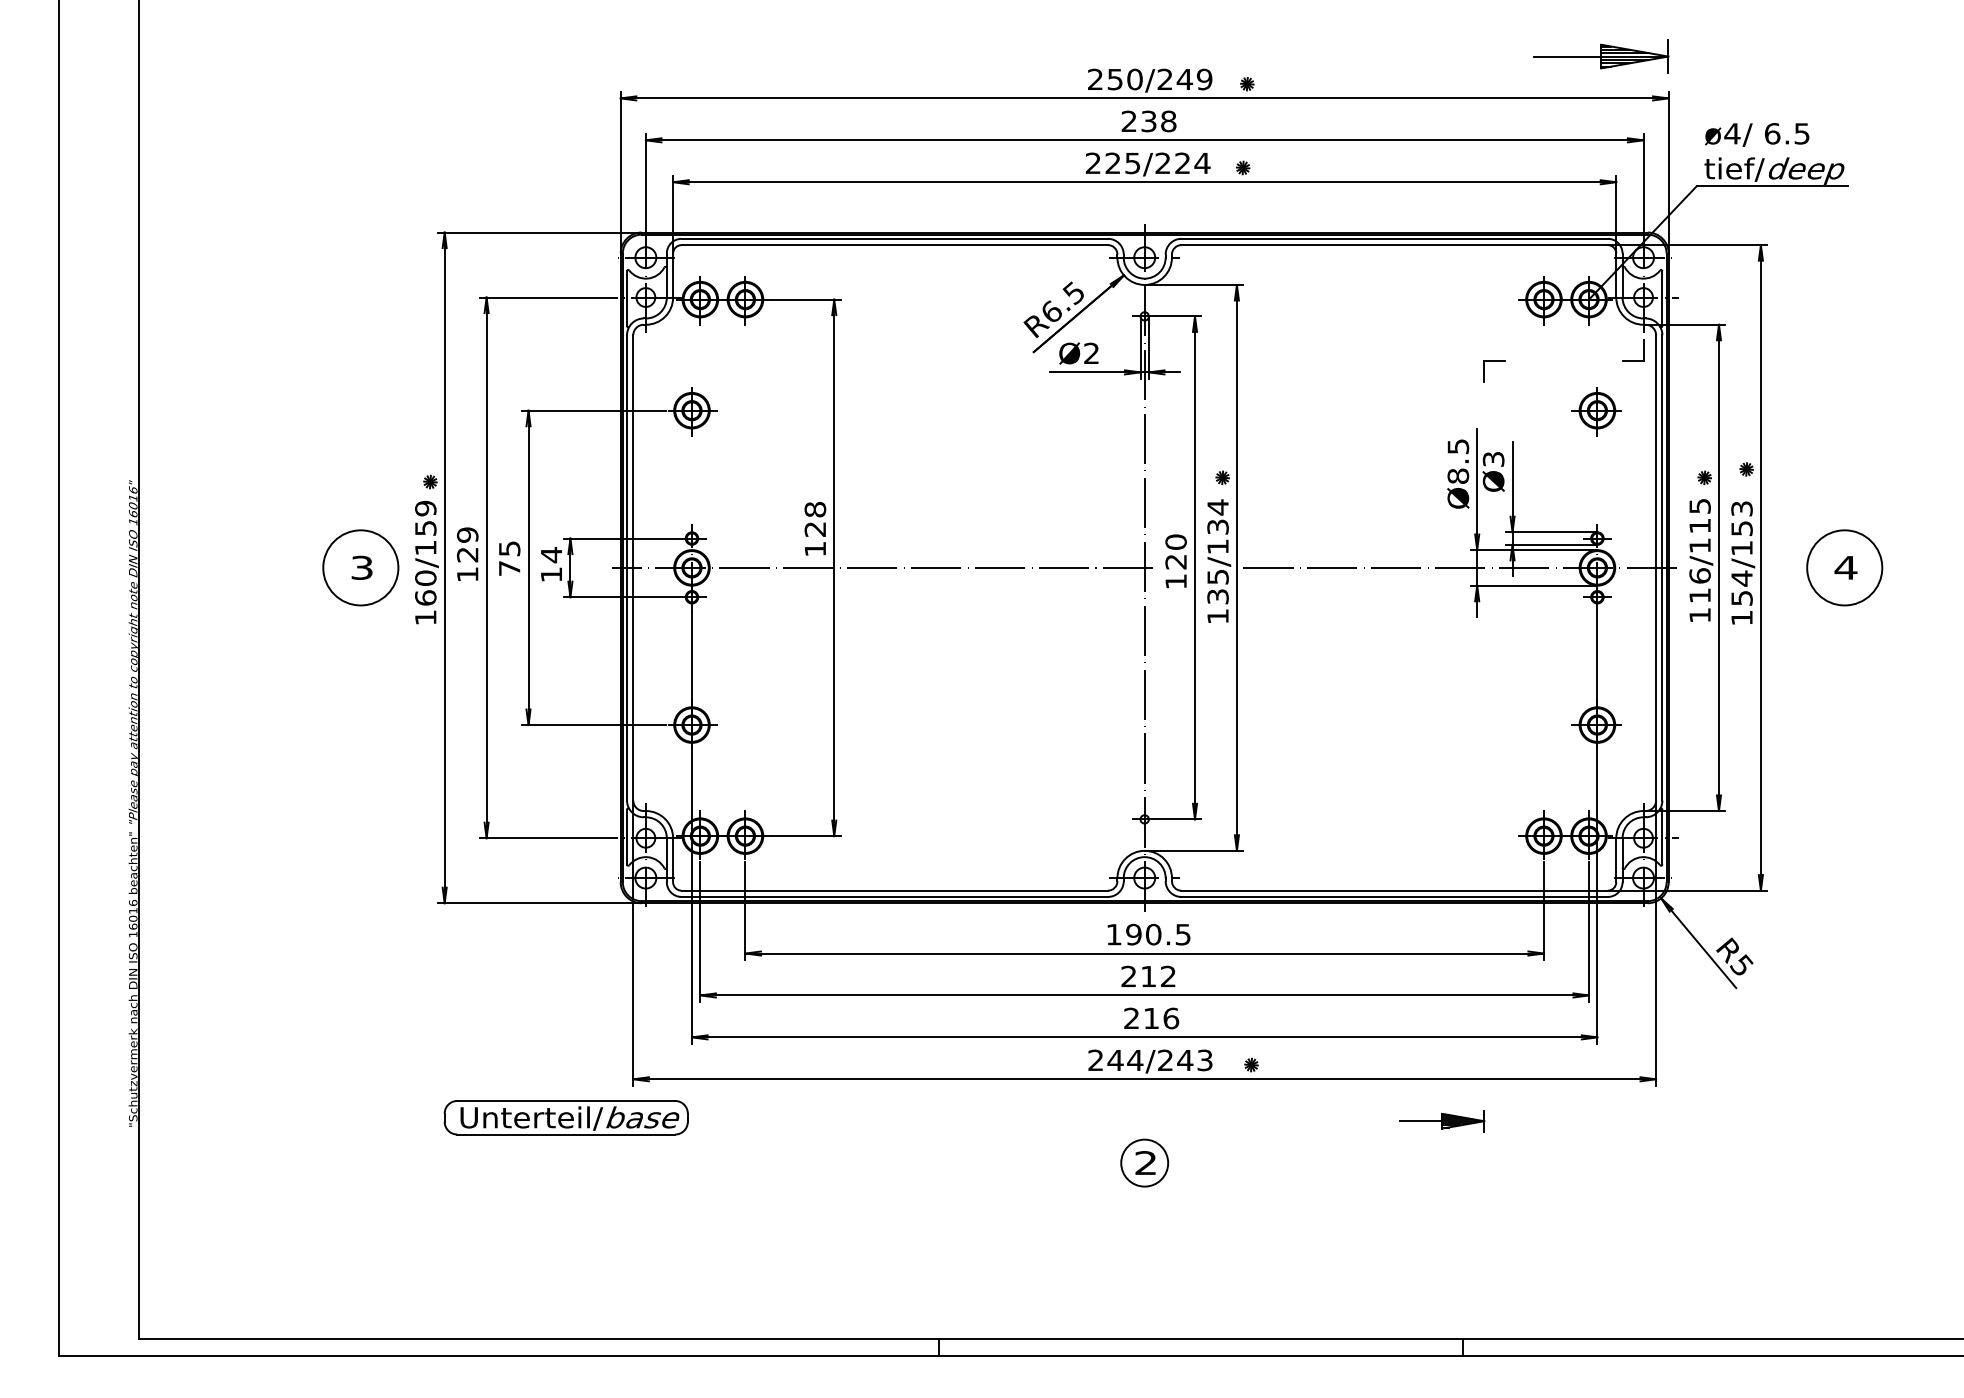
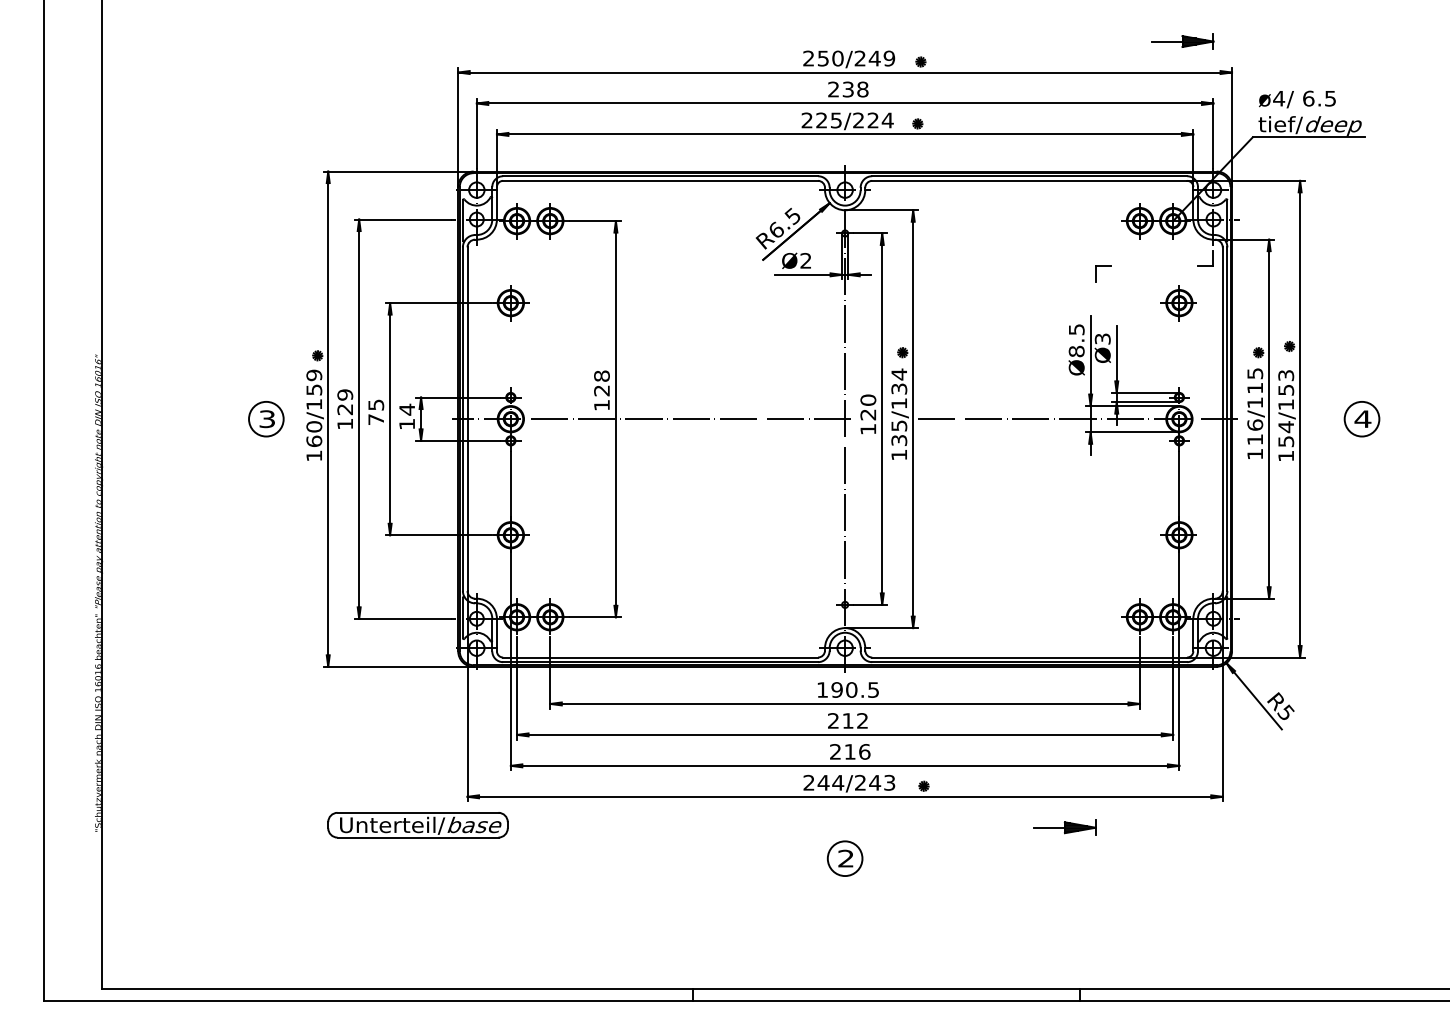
part: (1601, 56) -> (1182, 41), size x0.62
circle: (361, 566) -> (266, 418), size x0.62
circle: (1844, 566) -> (1361, 418), size x0.62

